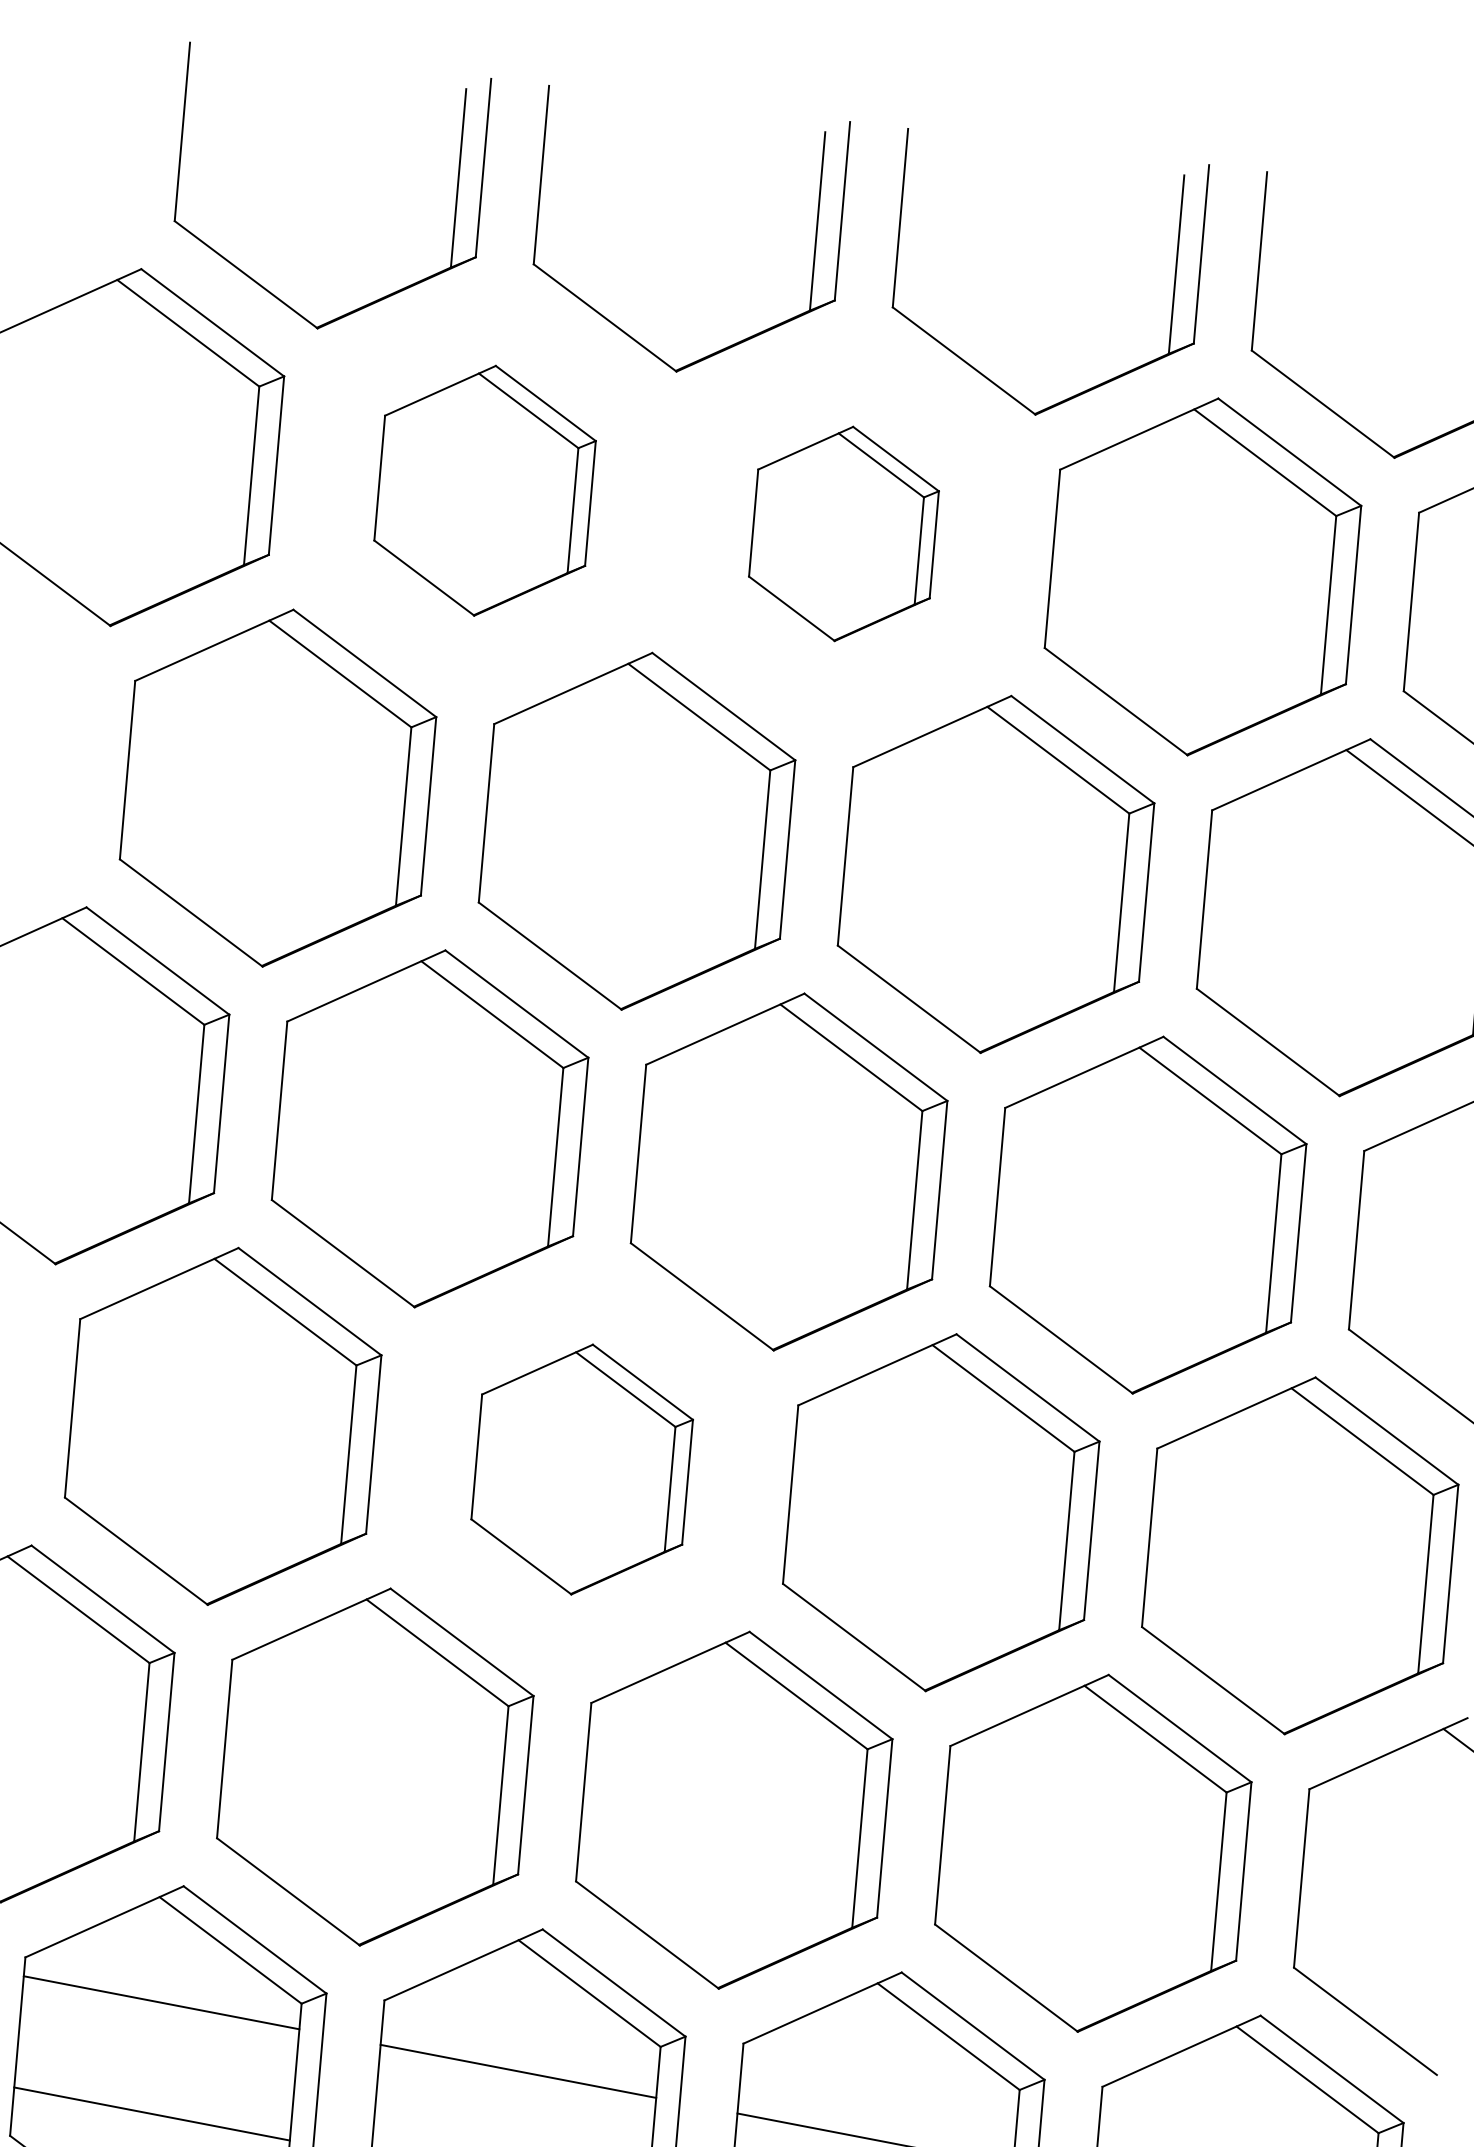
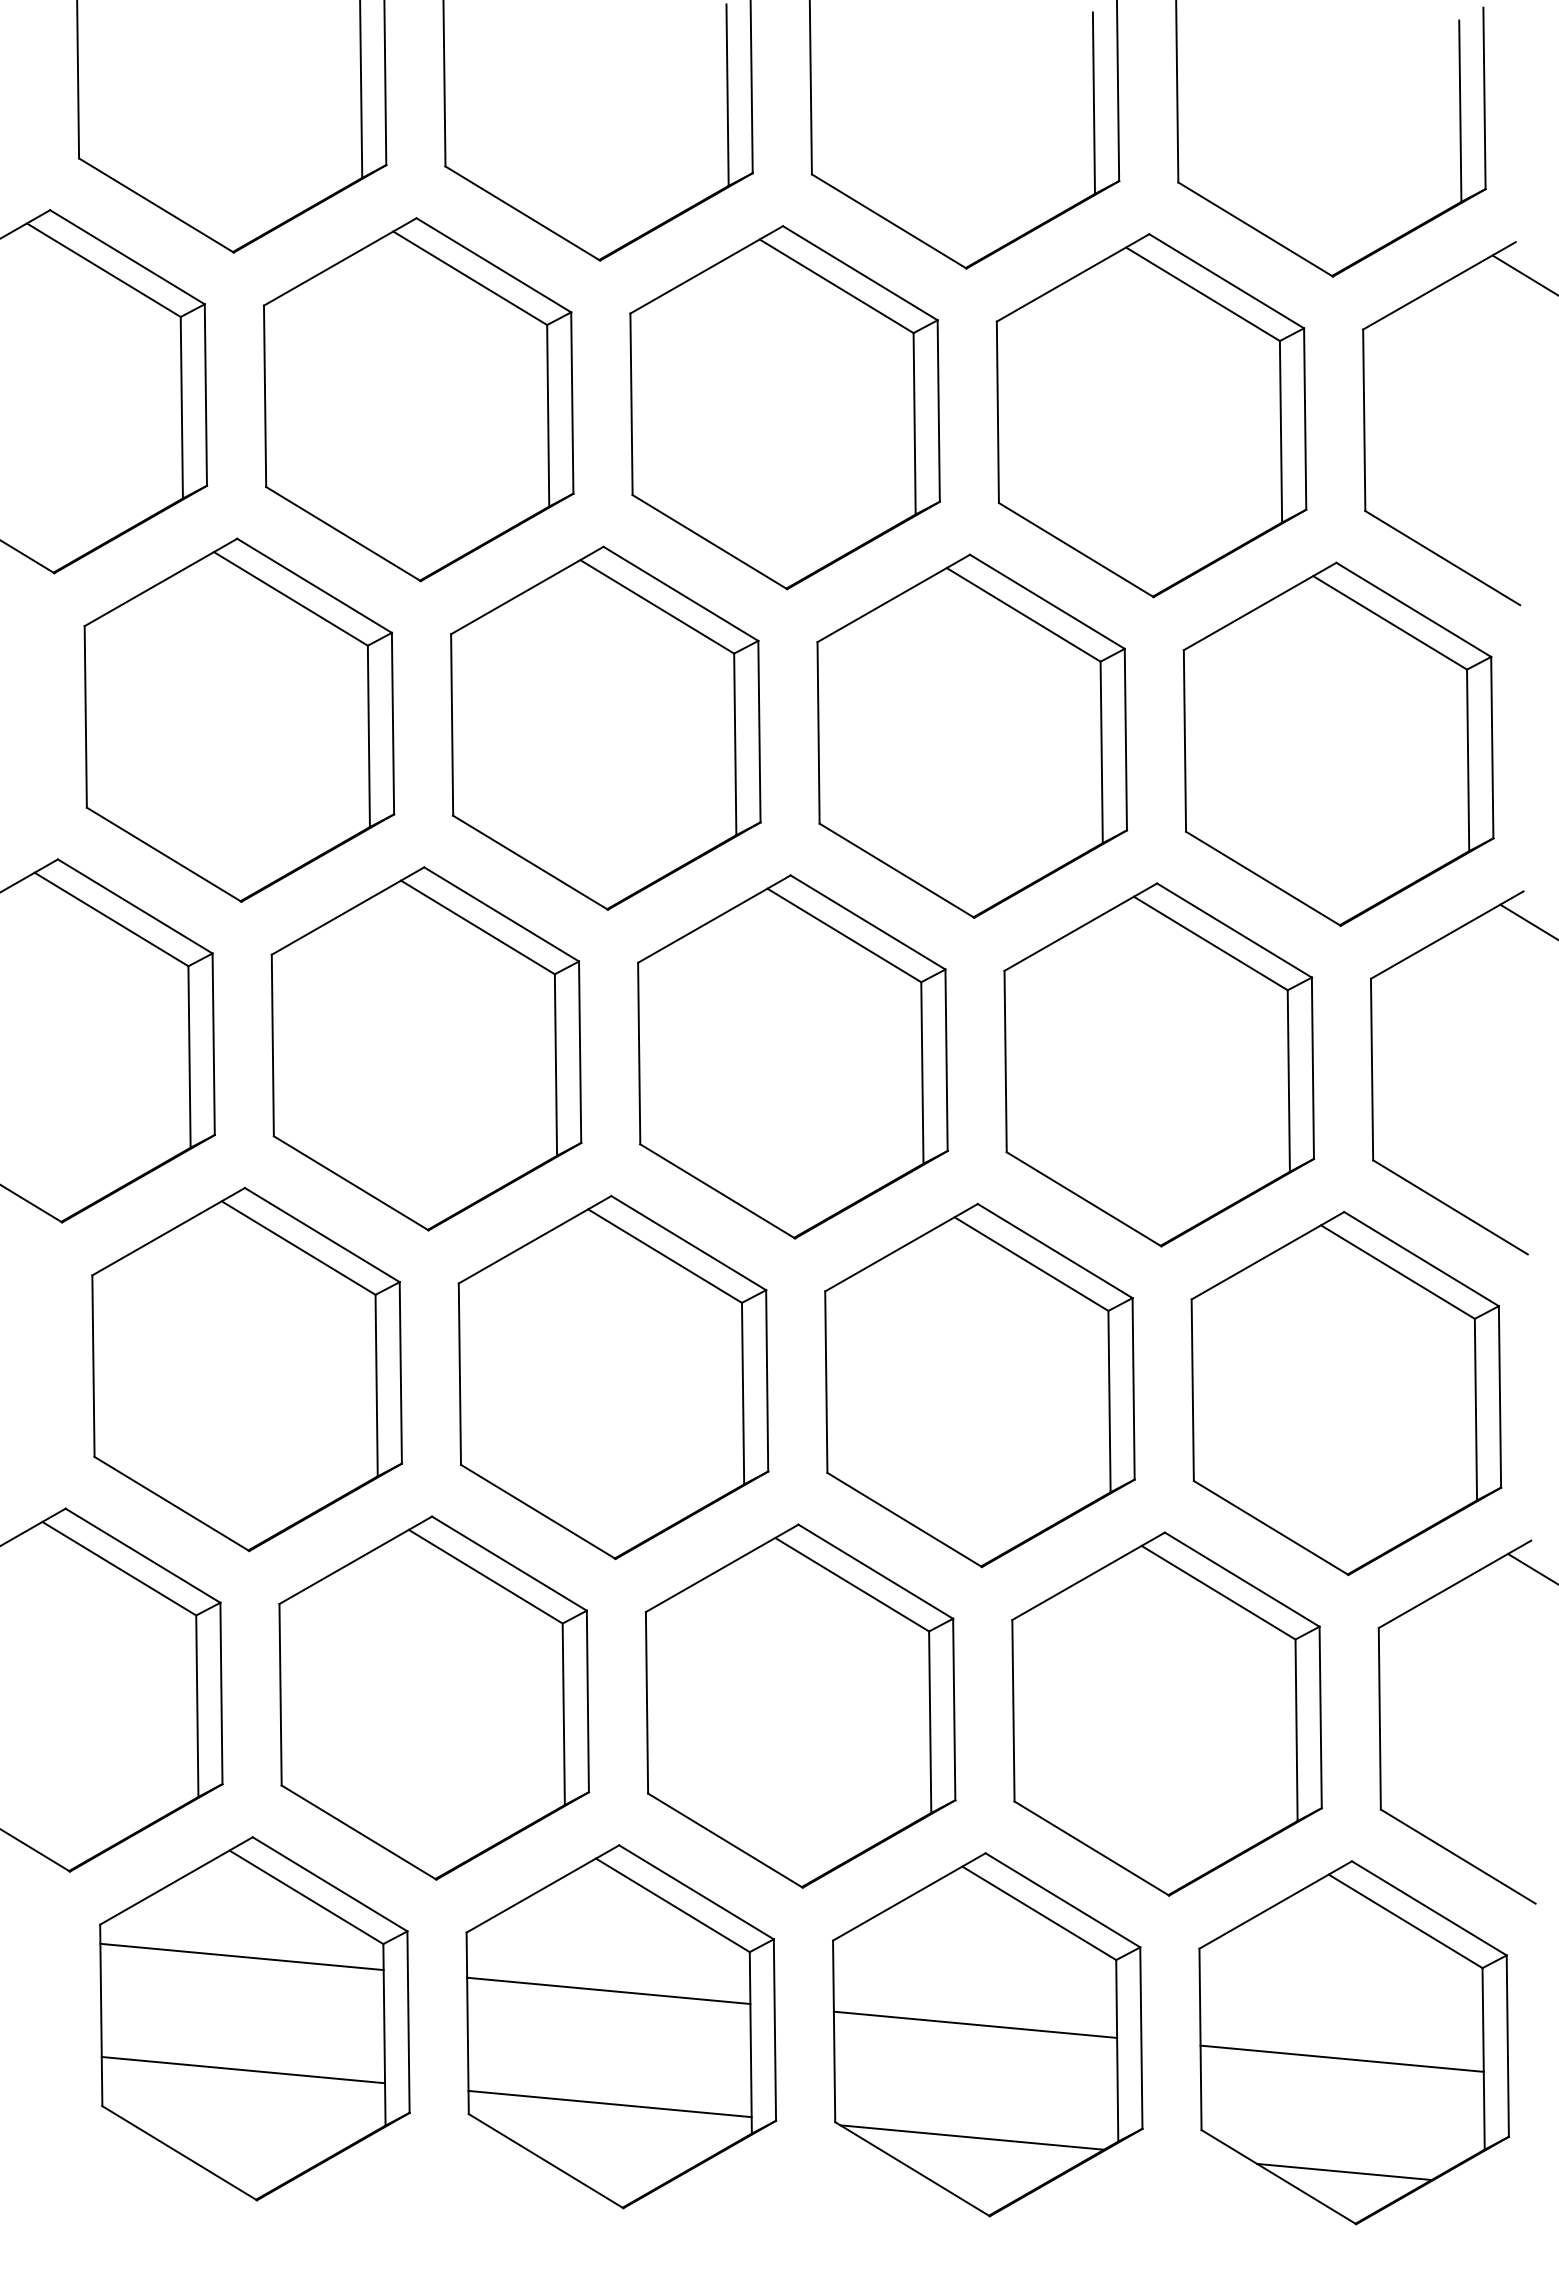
part: (484, 490) -> (418, 399), size x1.43
part: (843, 533) -> (784, 407), size x1.67
part: (582, 1469) -> (613, 1377), size x1.43

